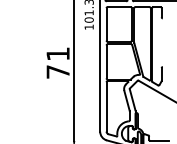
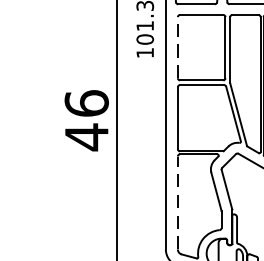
line: (106, 23) -> (177, 45), solid -> dashed
text: (57, 63) -> (85, 121), 71 -> 46
line: (106, 106) -> (177, 202), solid -> dashed

